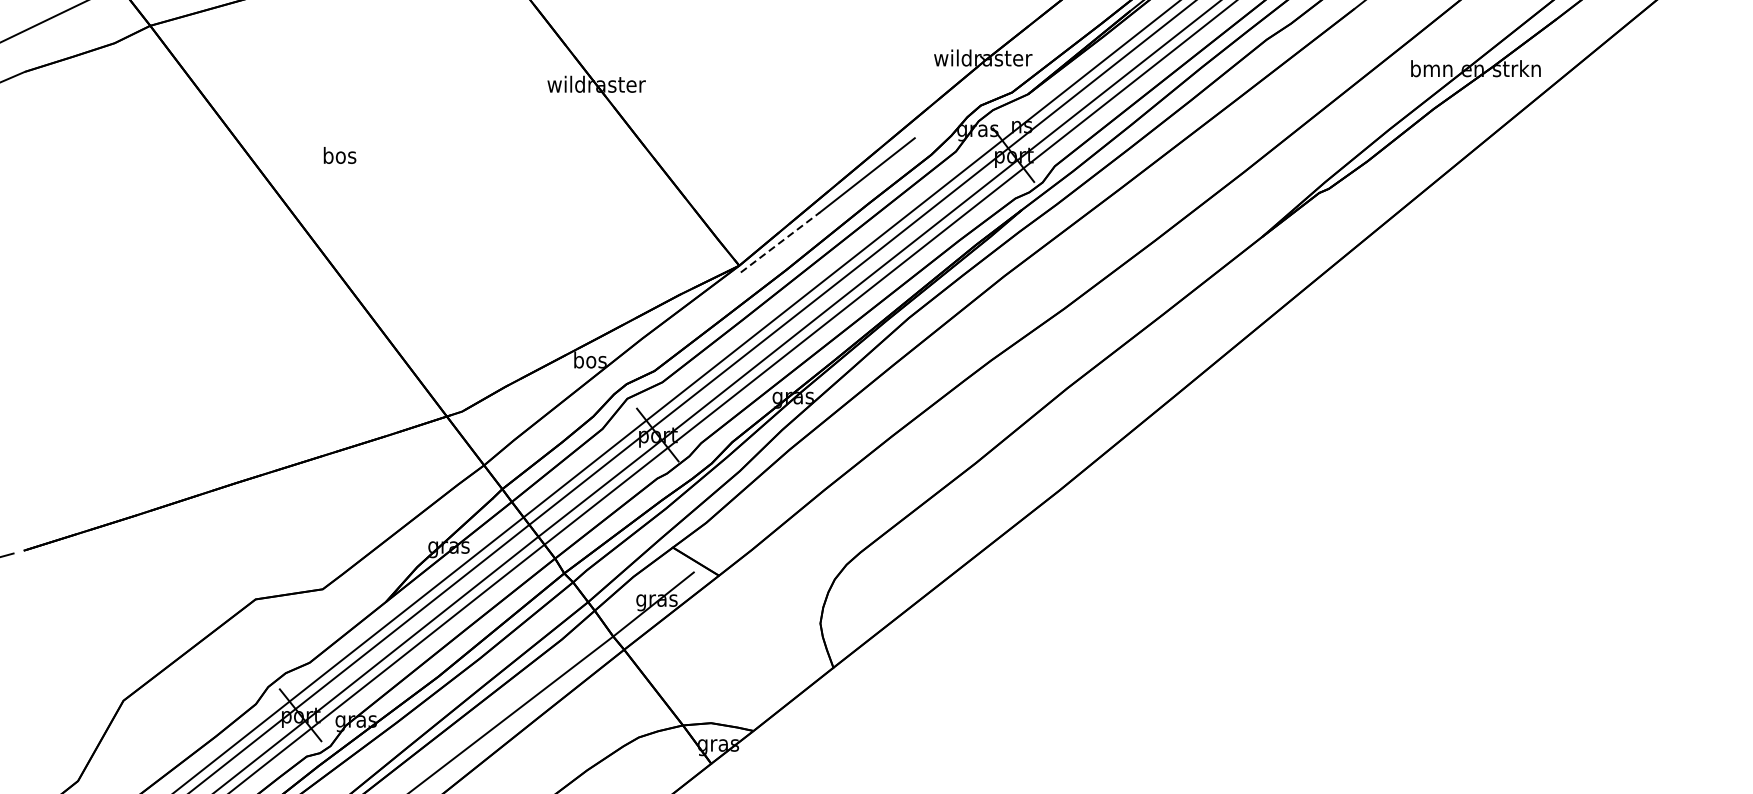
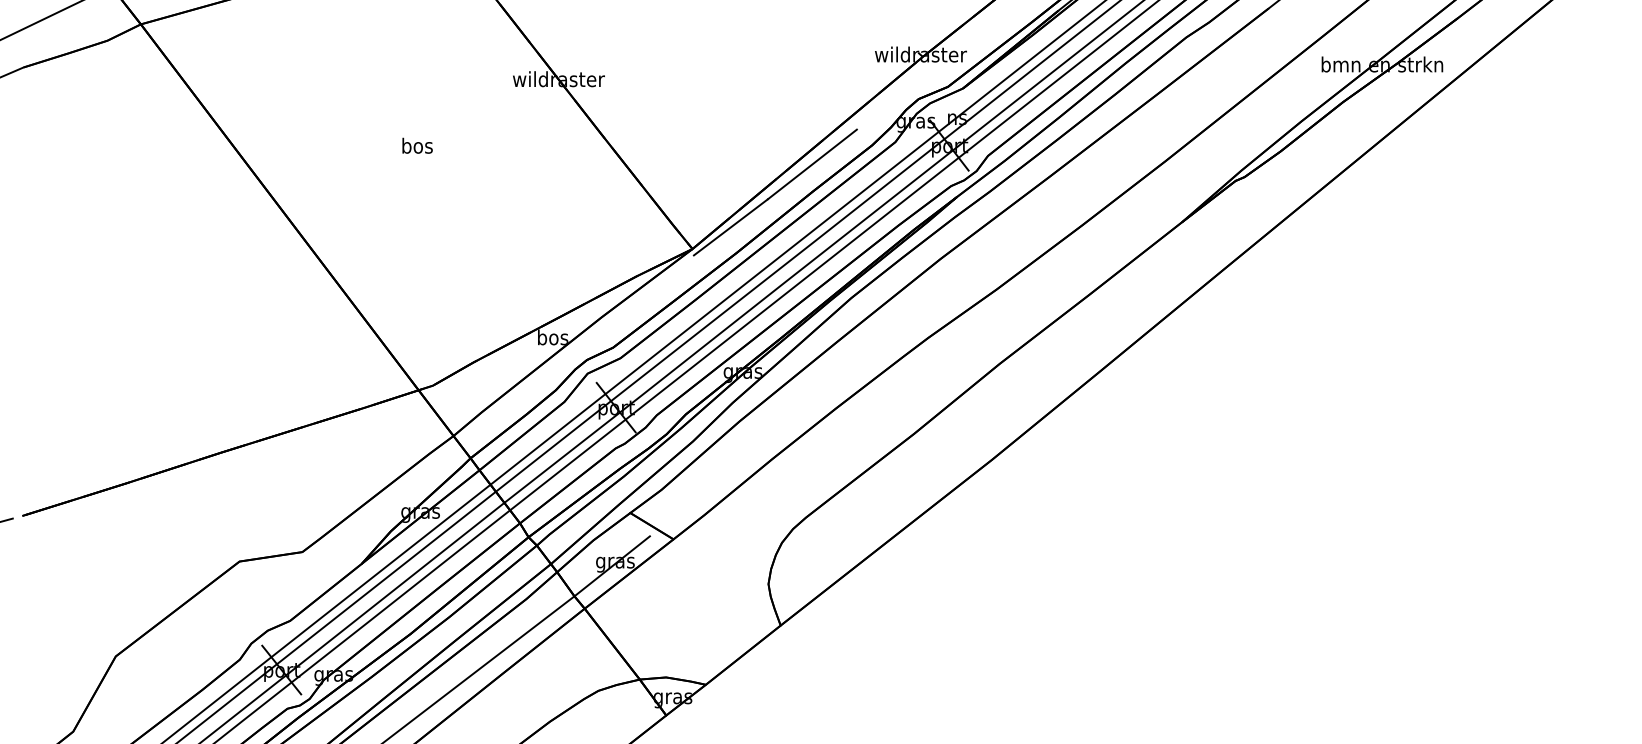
text: (339, 155) -> (417, 145), moved
line: (780, 242) -> (731, 227), dashed -> solid

